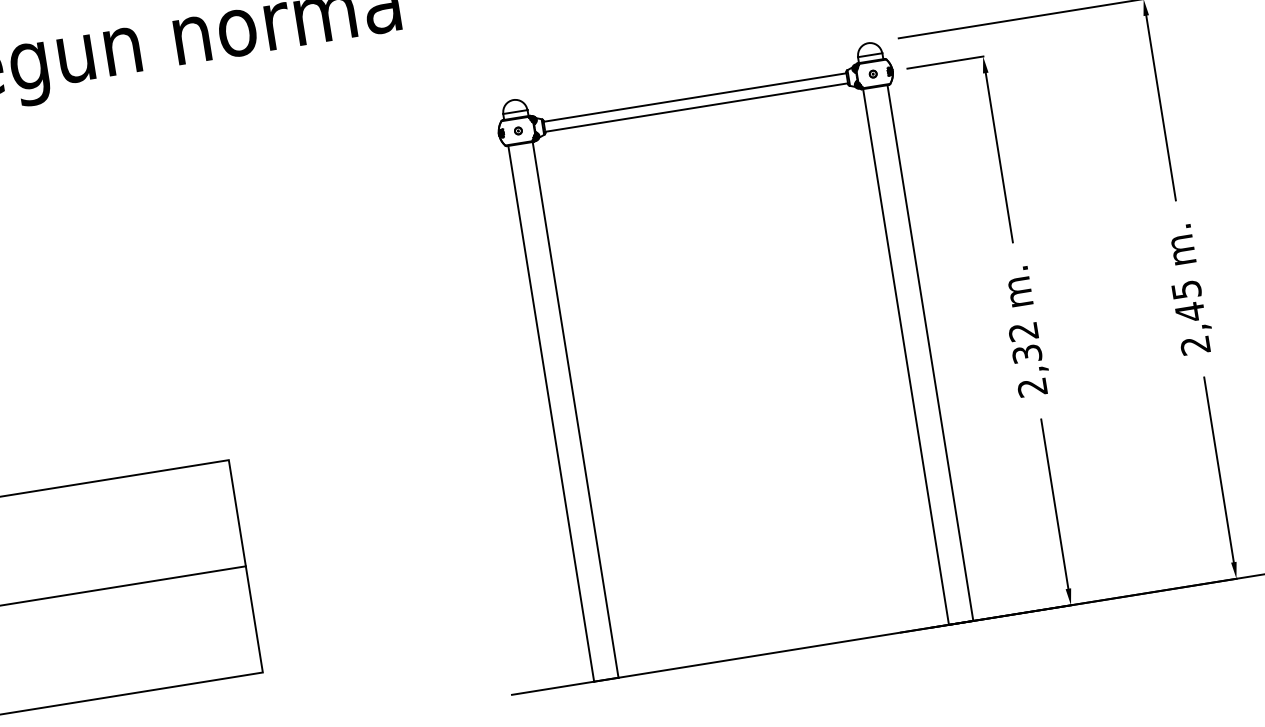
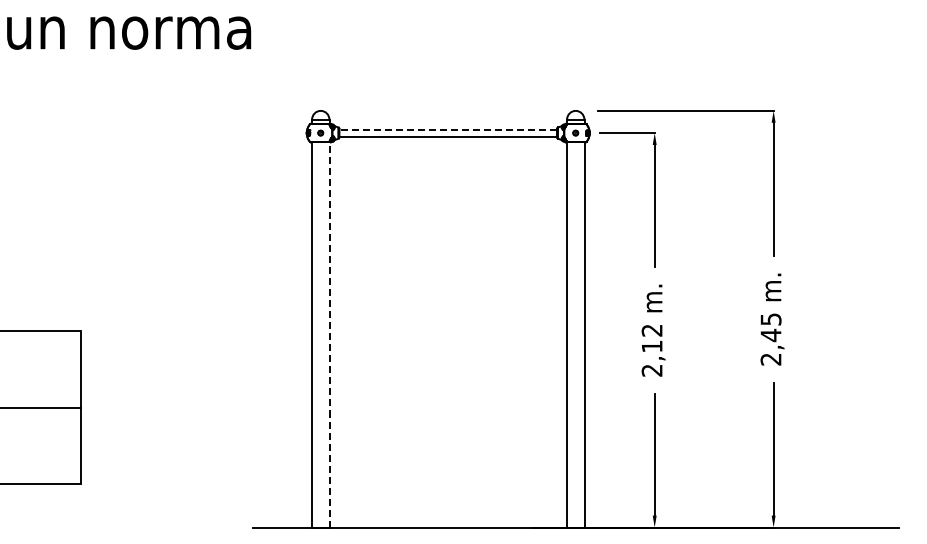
line: (695, 97) -> (448, 129), solid -> dashed
text: (1026, 354) -> (651, 346), 2,32 -> 2,12
line: (575, 409) -> (329, 334), solid -> dashed

